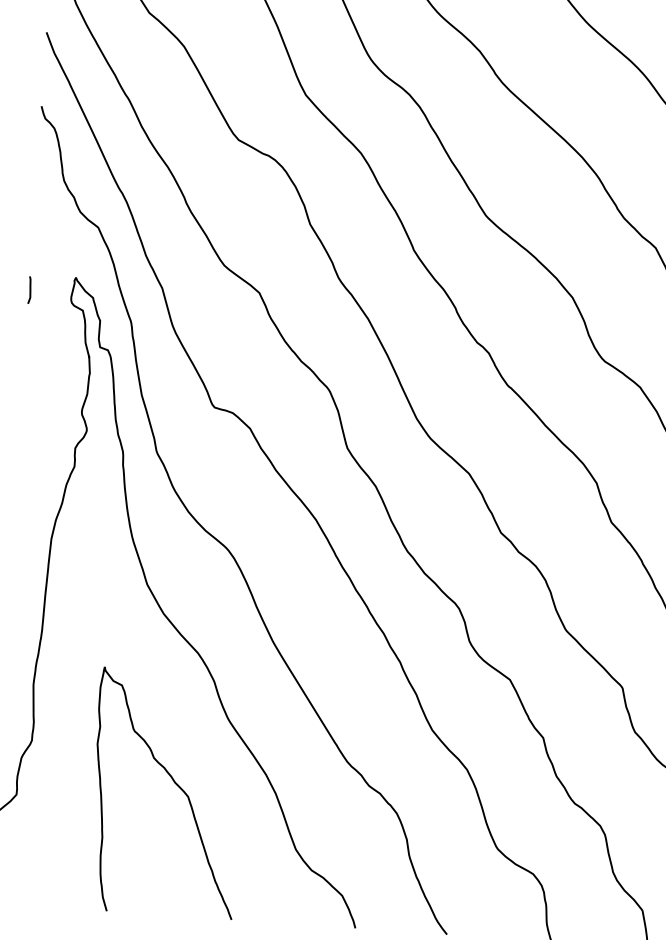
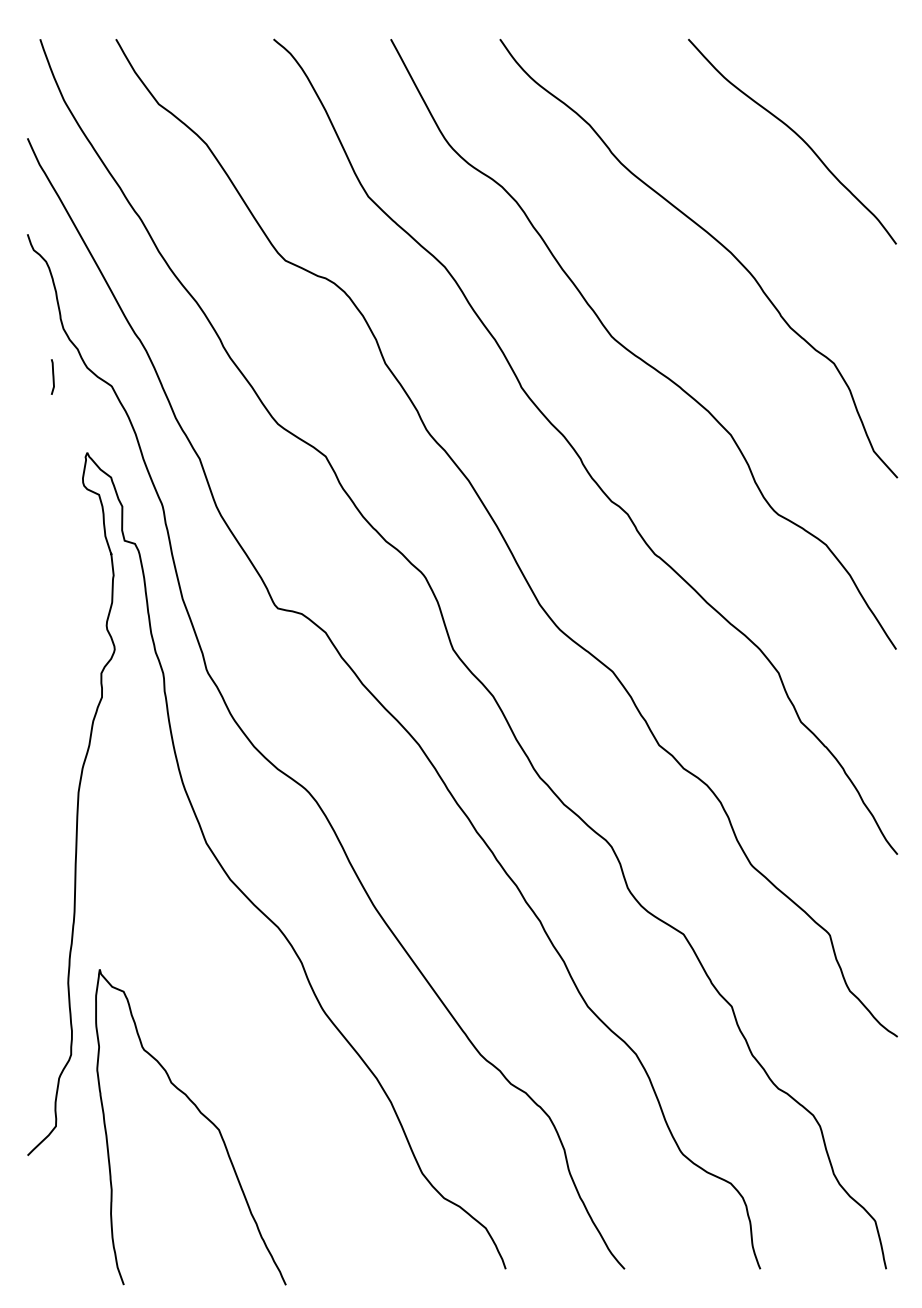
curve: (29, 289) -> (52, 376), moved
curve: (176, 784) -> (202, 1115), moved

